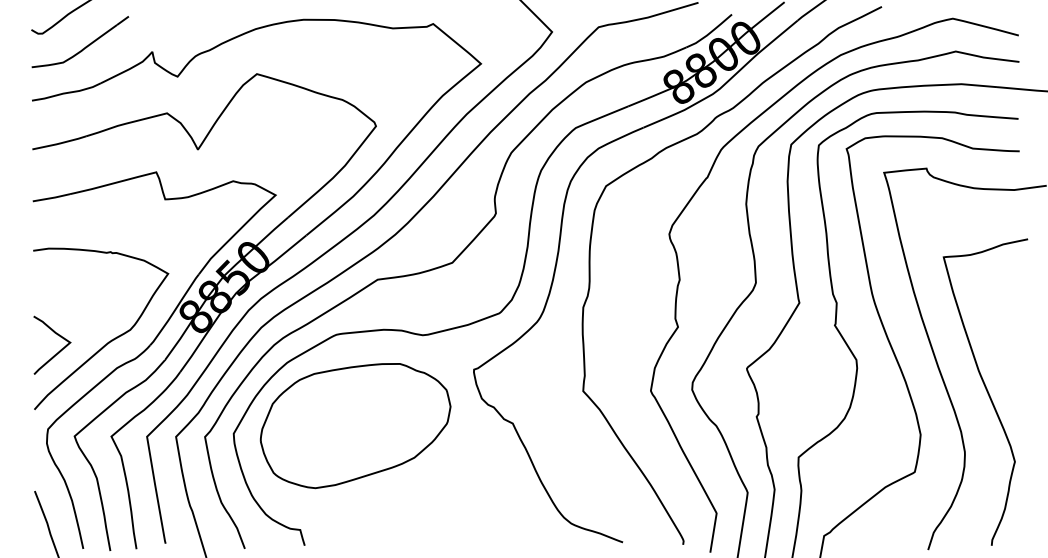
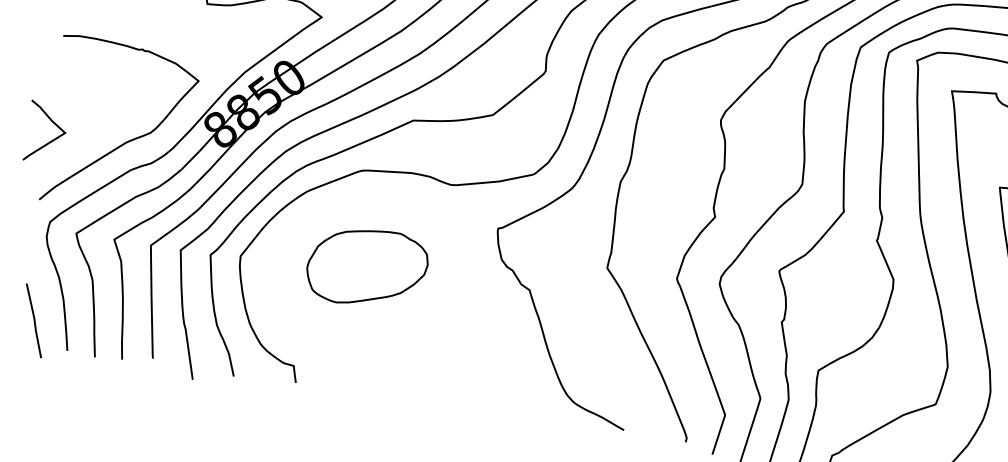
curve: (59, 350) -> (52, 139), moved
part: (355, 426) -> (367, 268), size x0.6

